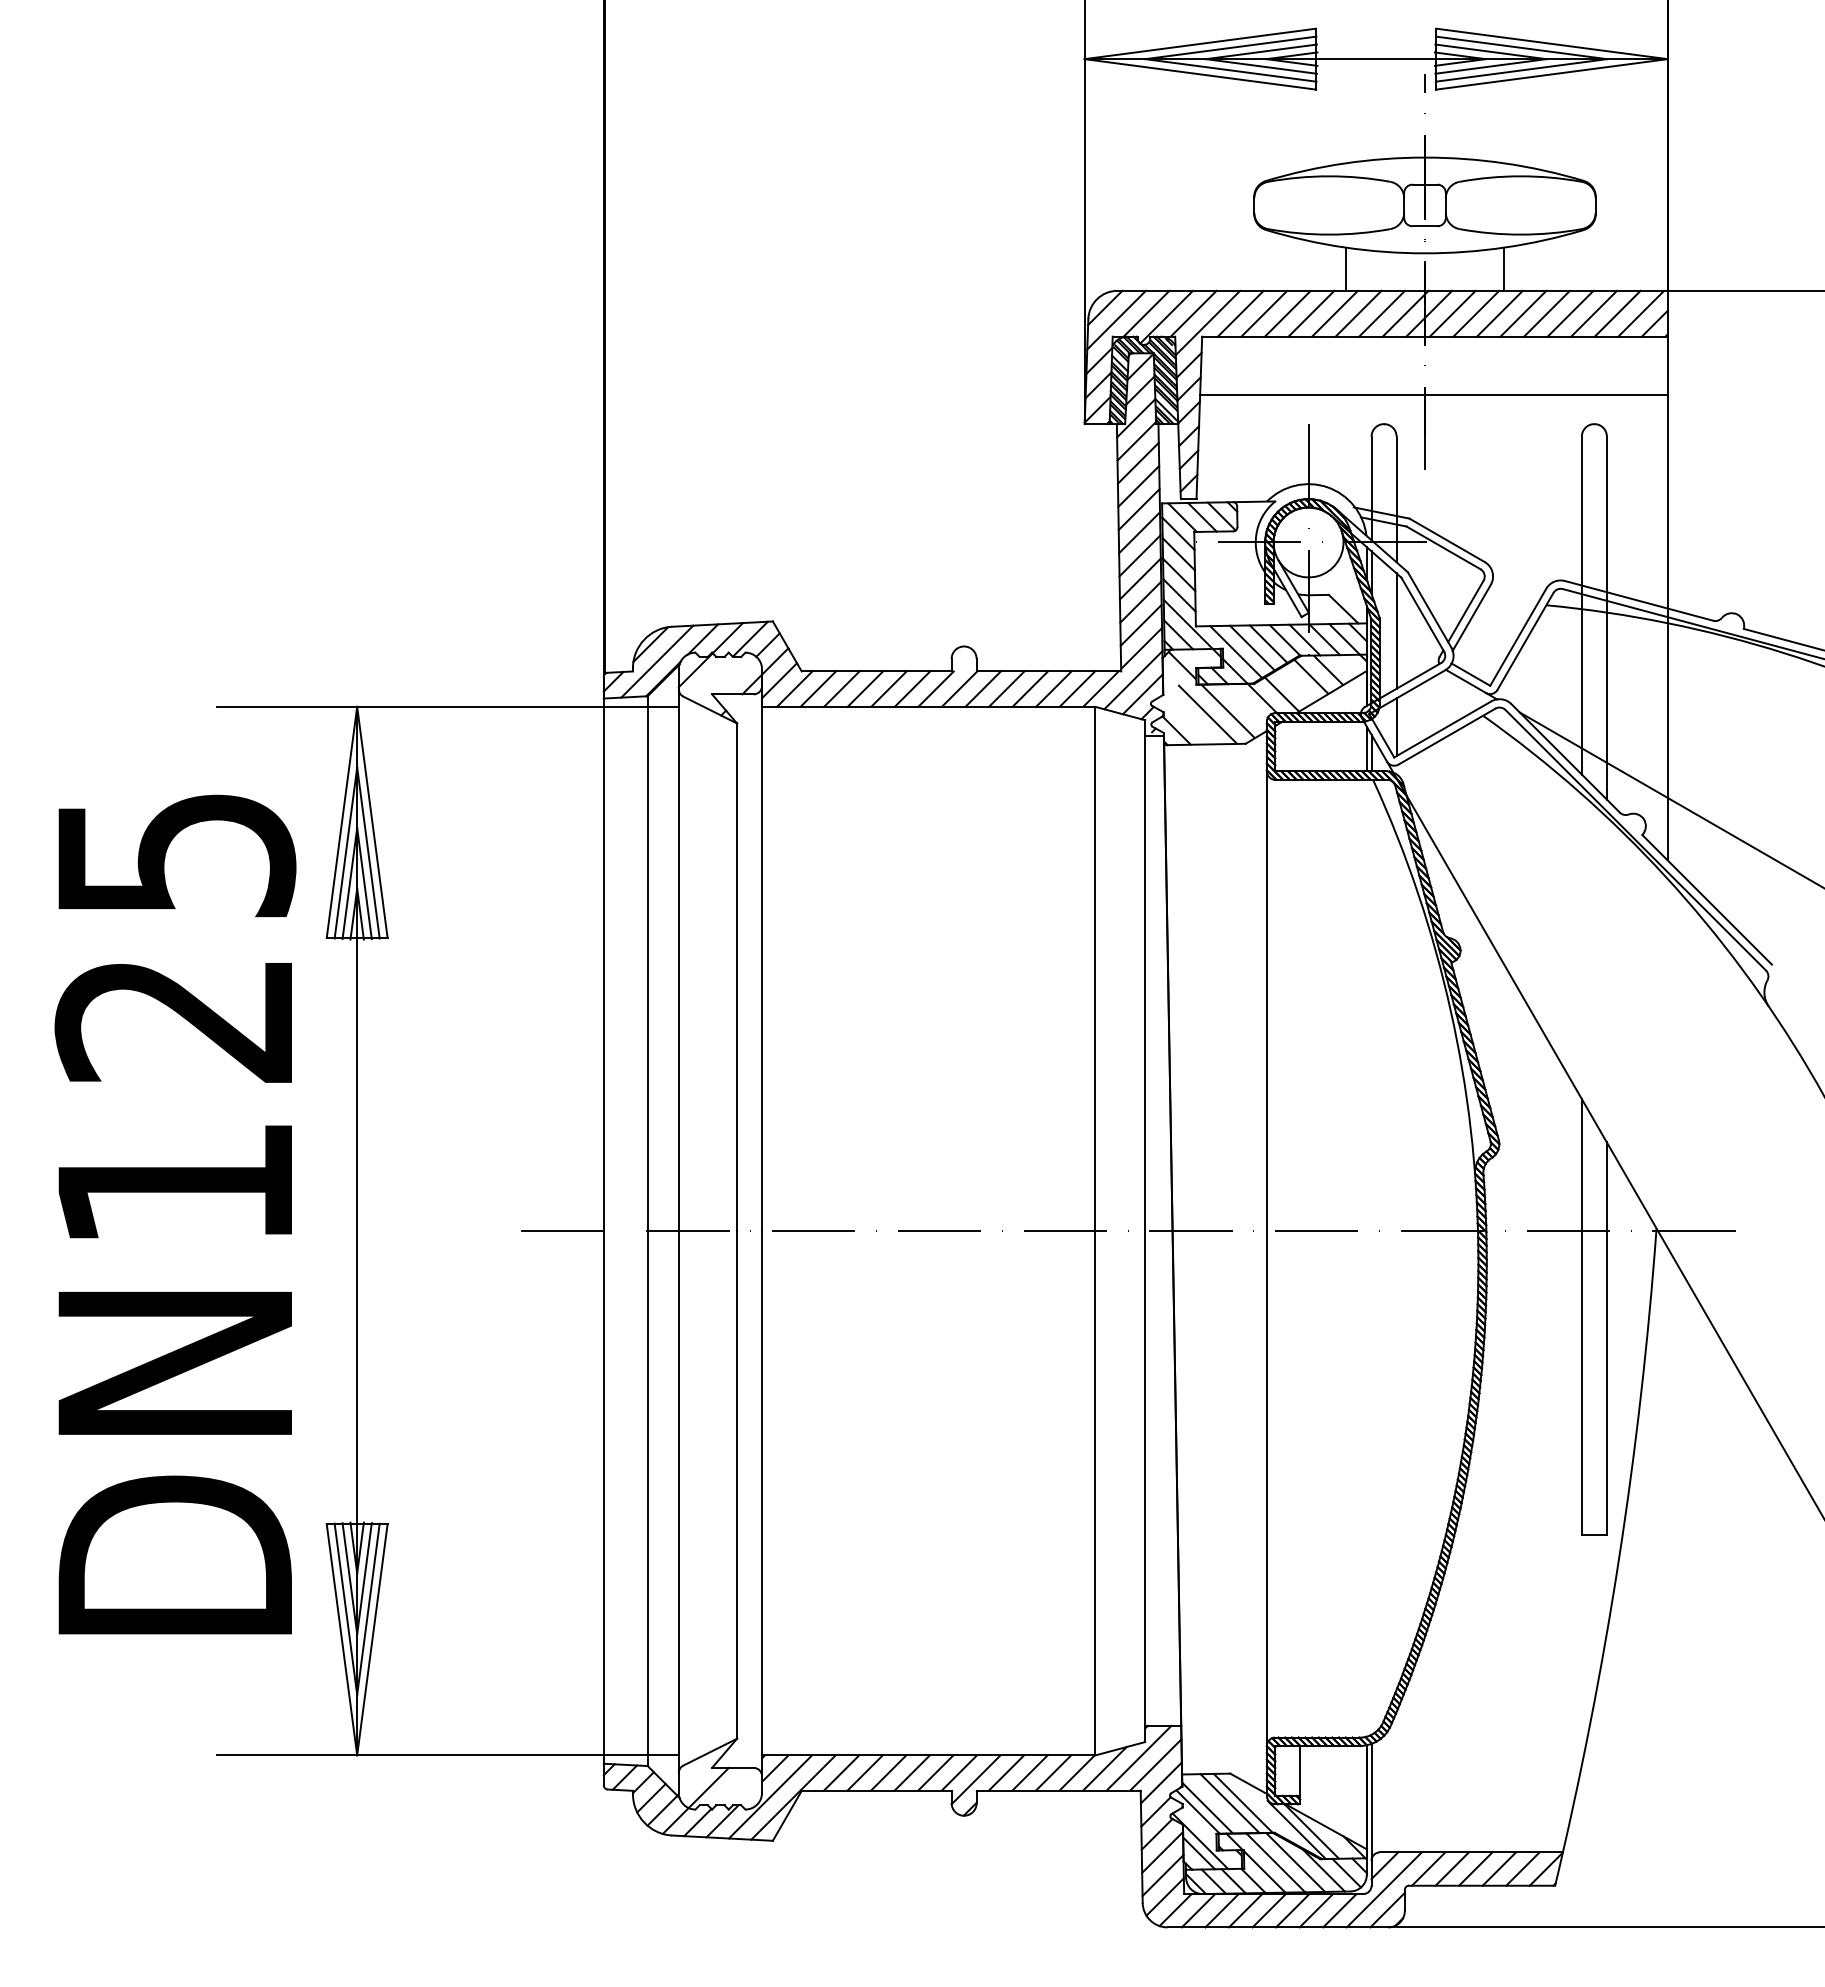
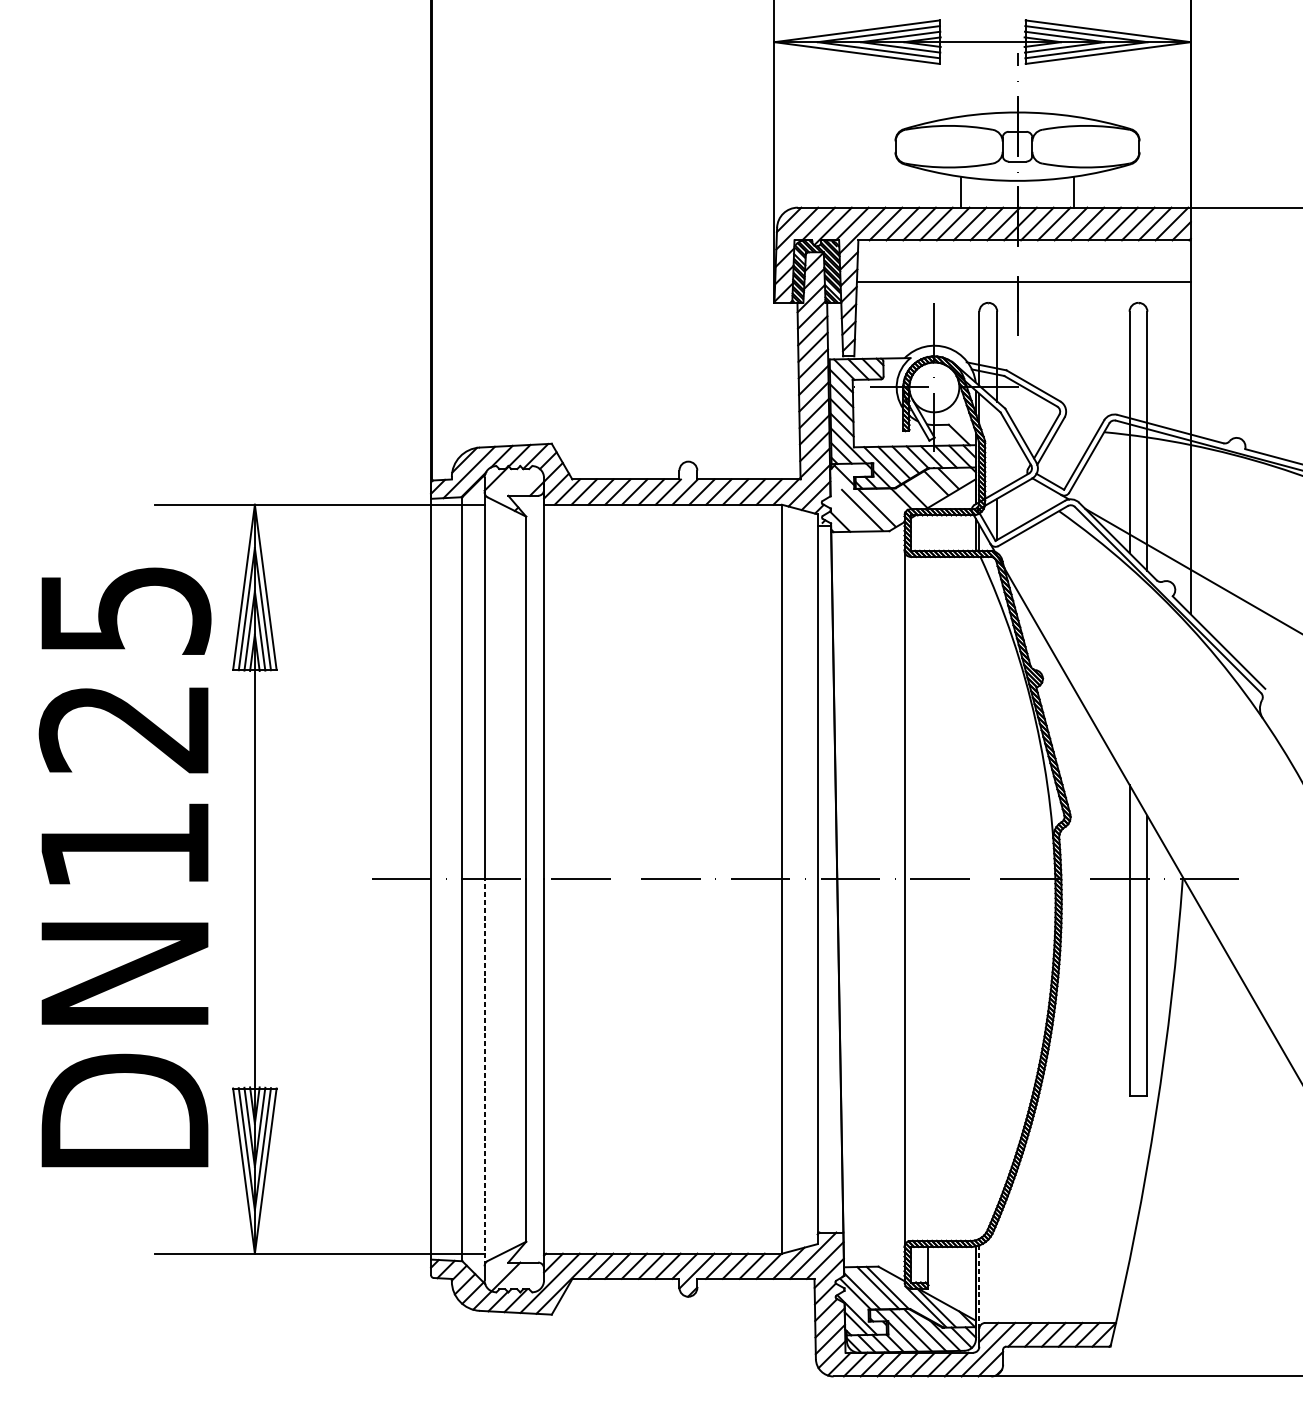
line: (1396, 630) -> (997, 450), removed
line: (678, 1502) -> (484, 1073), solid -> dashed
line: (1371, 1802) -> (979, 1287), solid -> dashed

